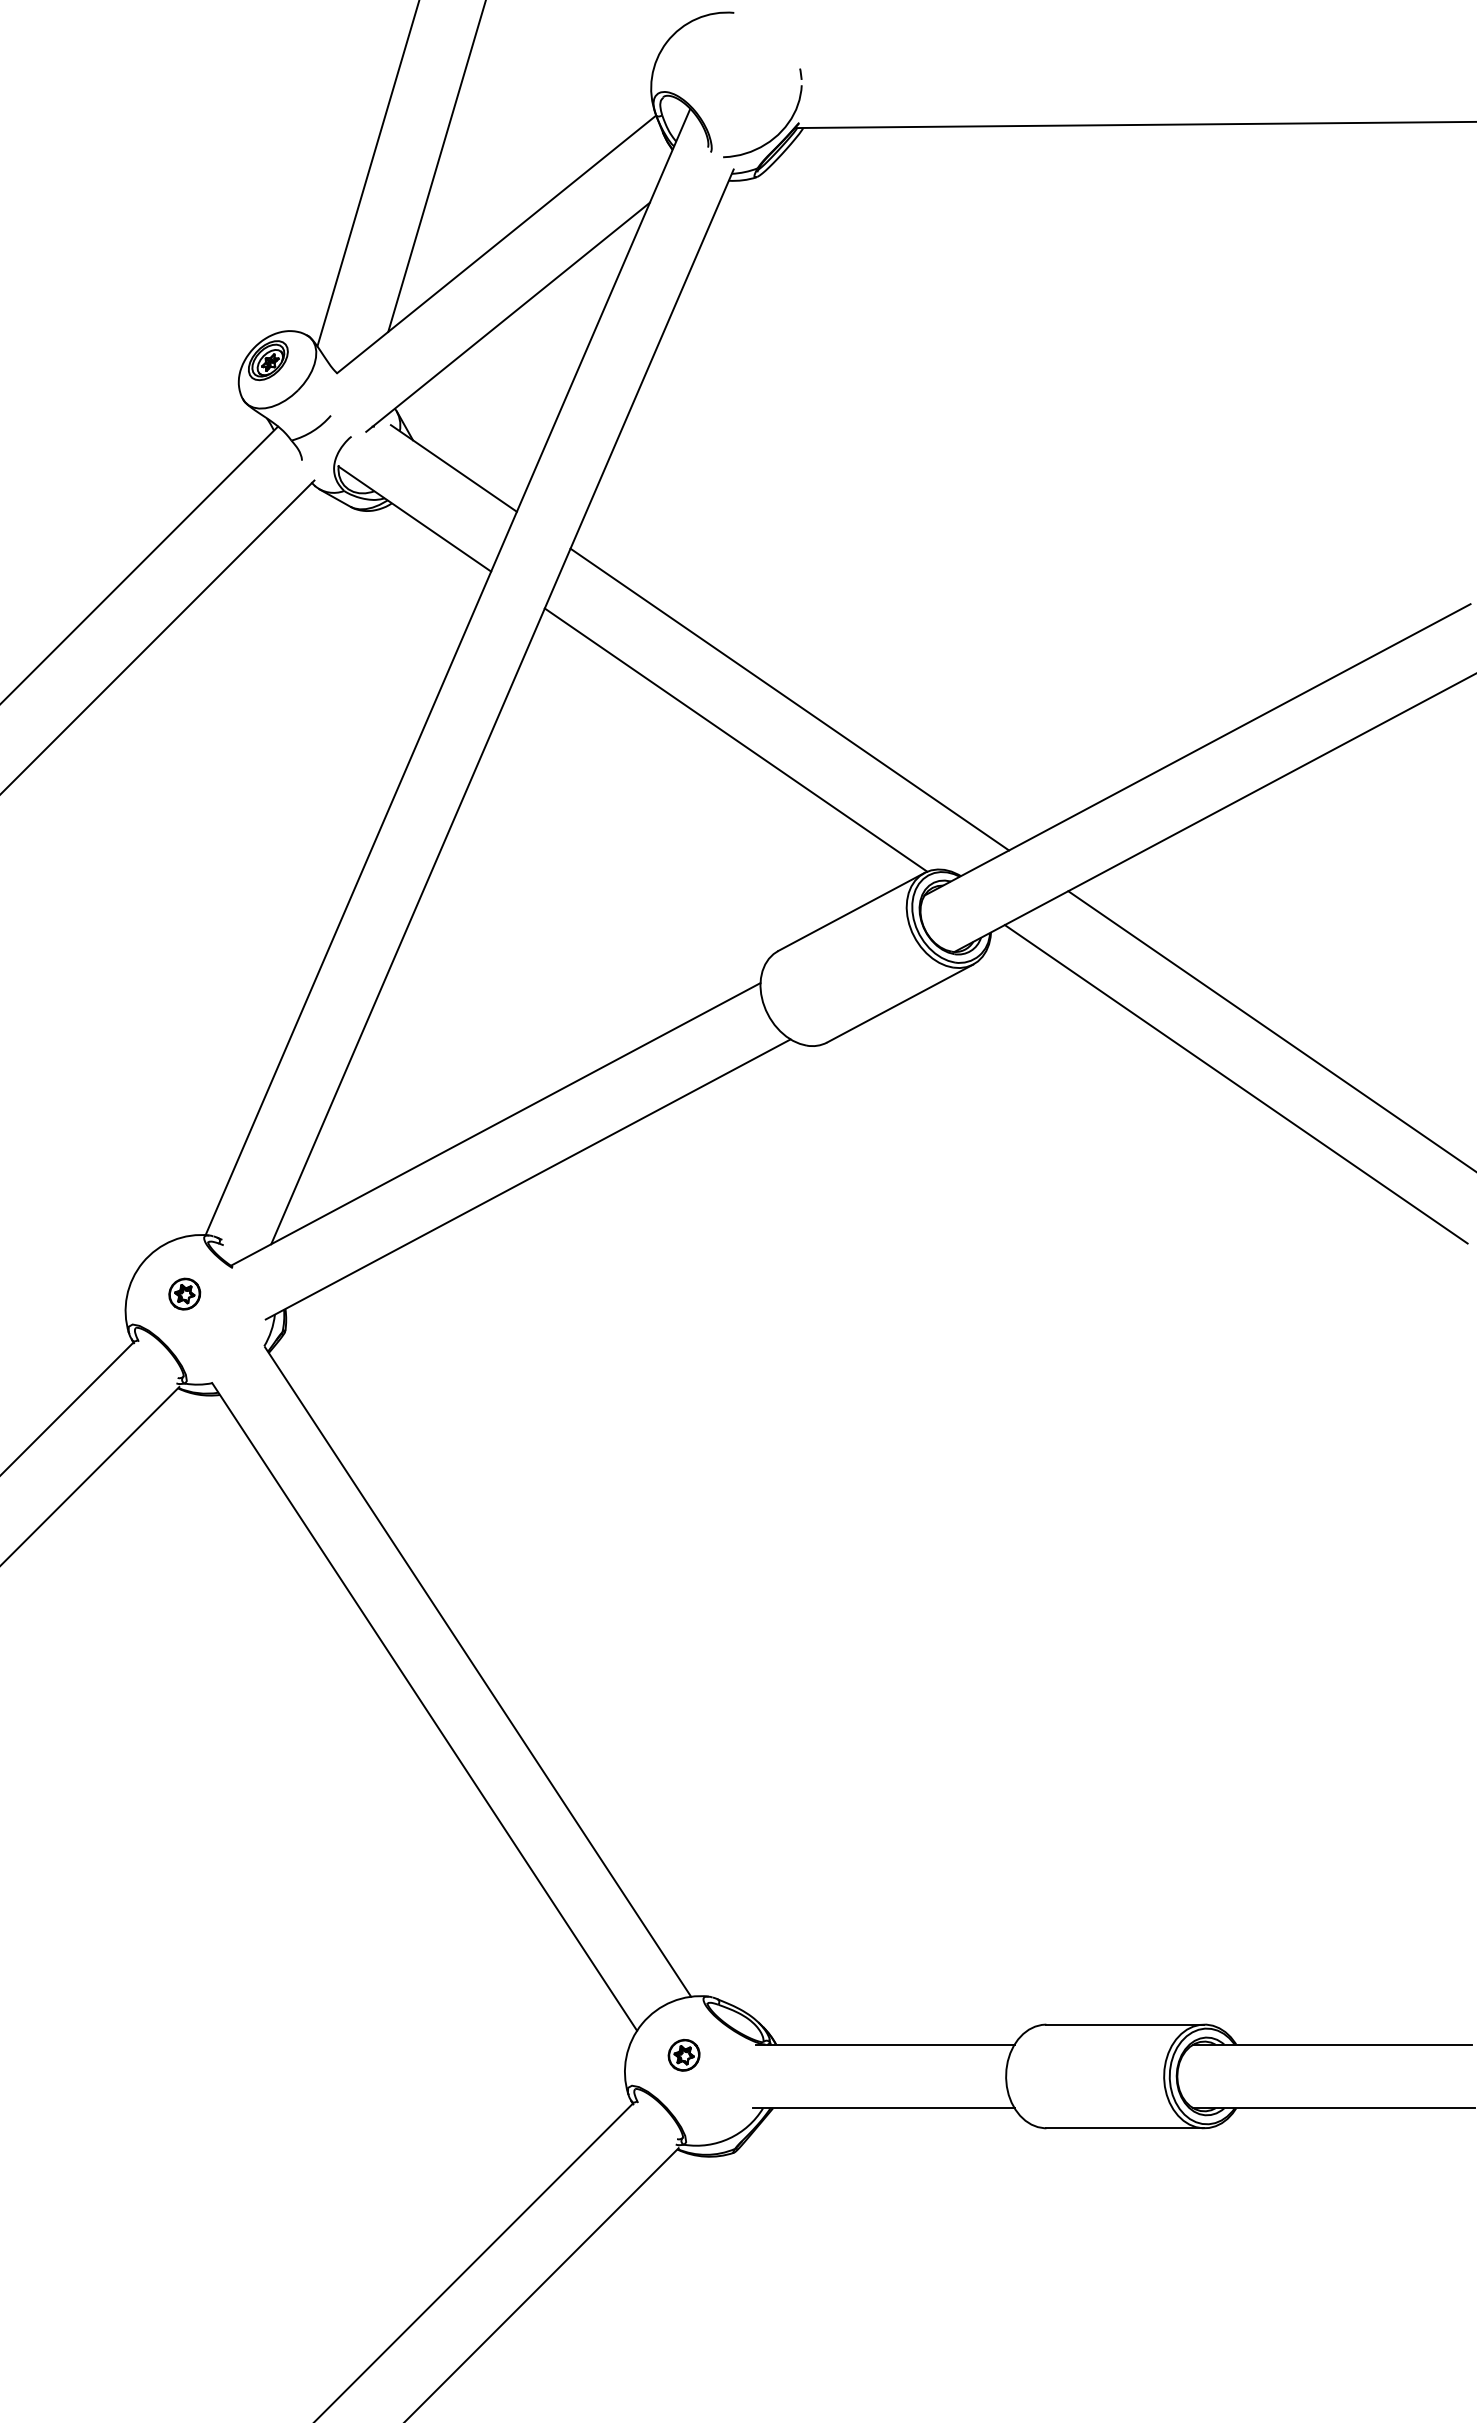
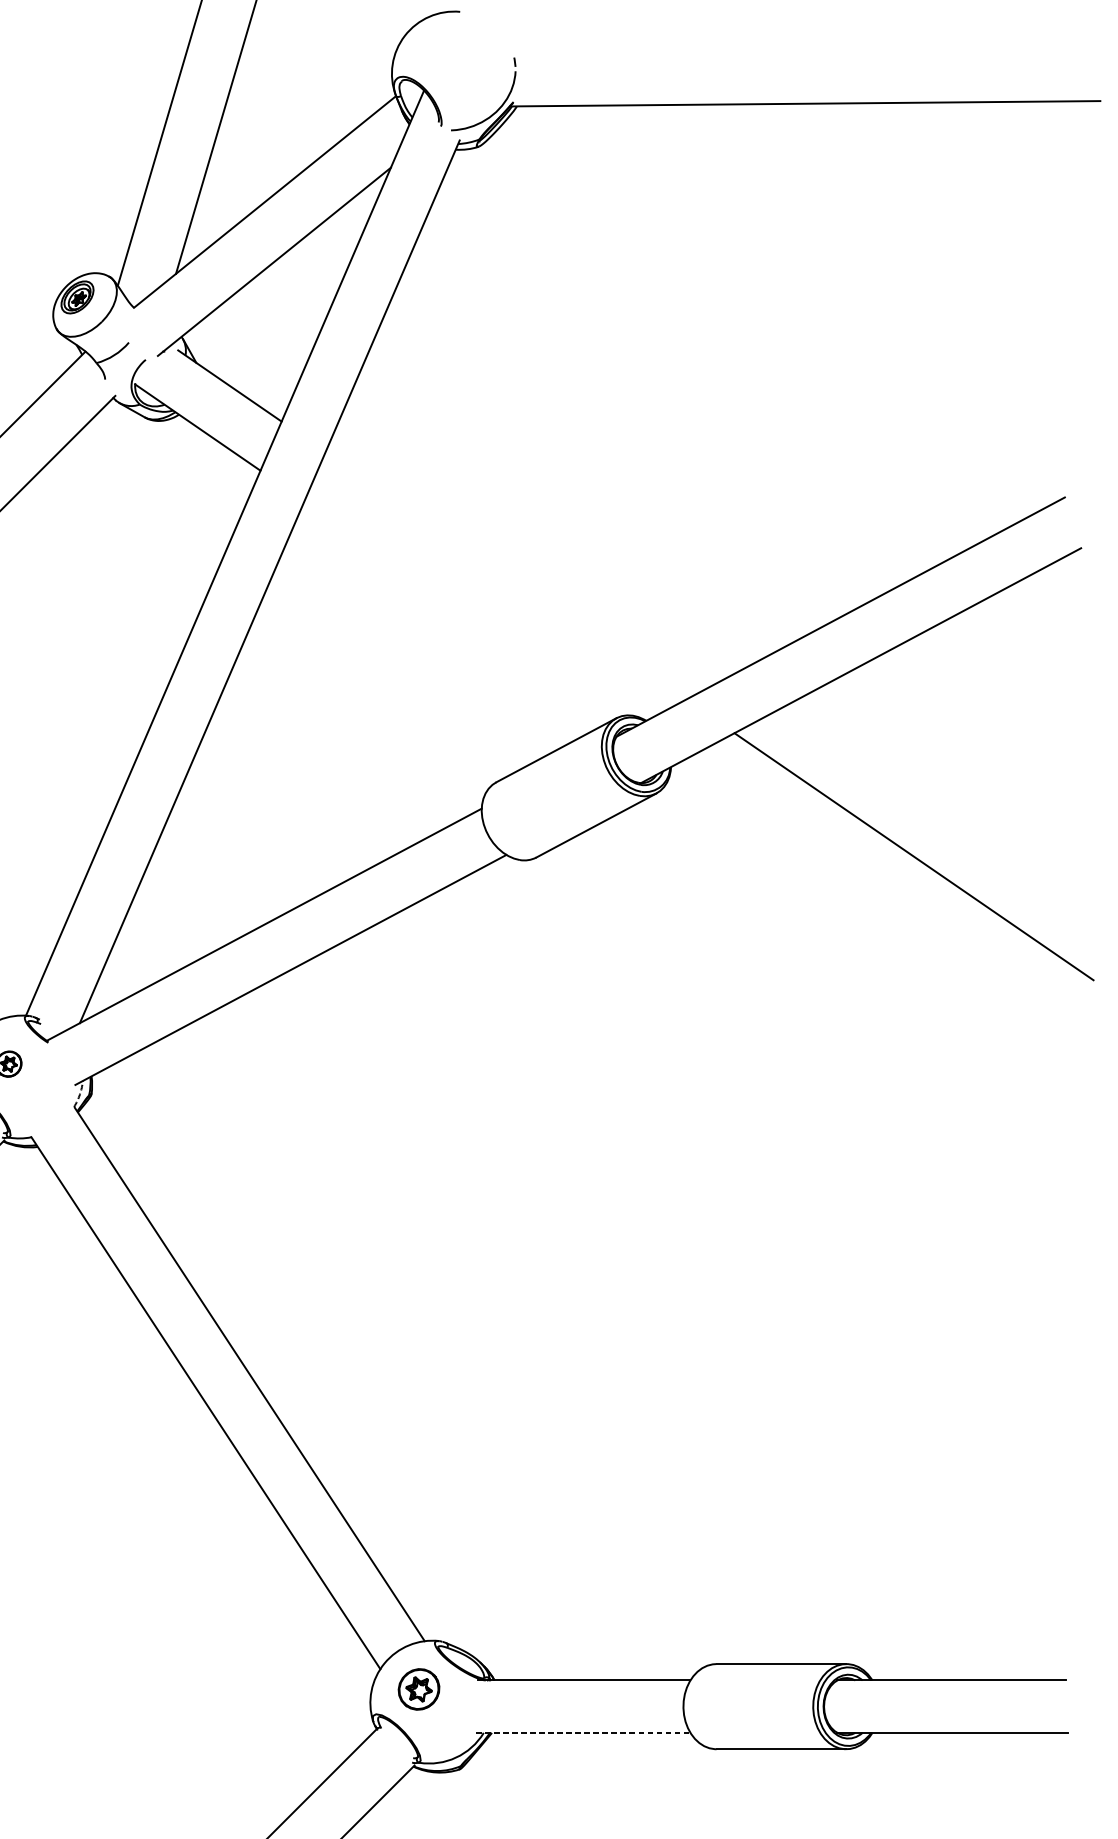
line: (789, 699) -> (505, 575), removed
line: (735, 739) -> (461, 608), removed
line: (1235, 1084) -> (871, 891), removed
arc: (271, 1331) -> (80, 1094), solid -> dashed
part: (683, 2054) -> (418, 1688), size x1.6
line: (884, 2108) -> (583, 1732), solid -> dashed

